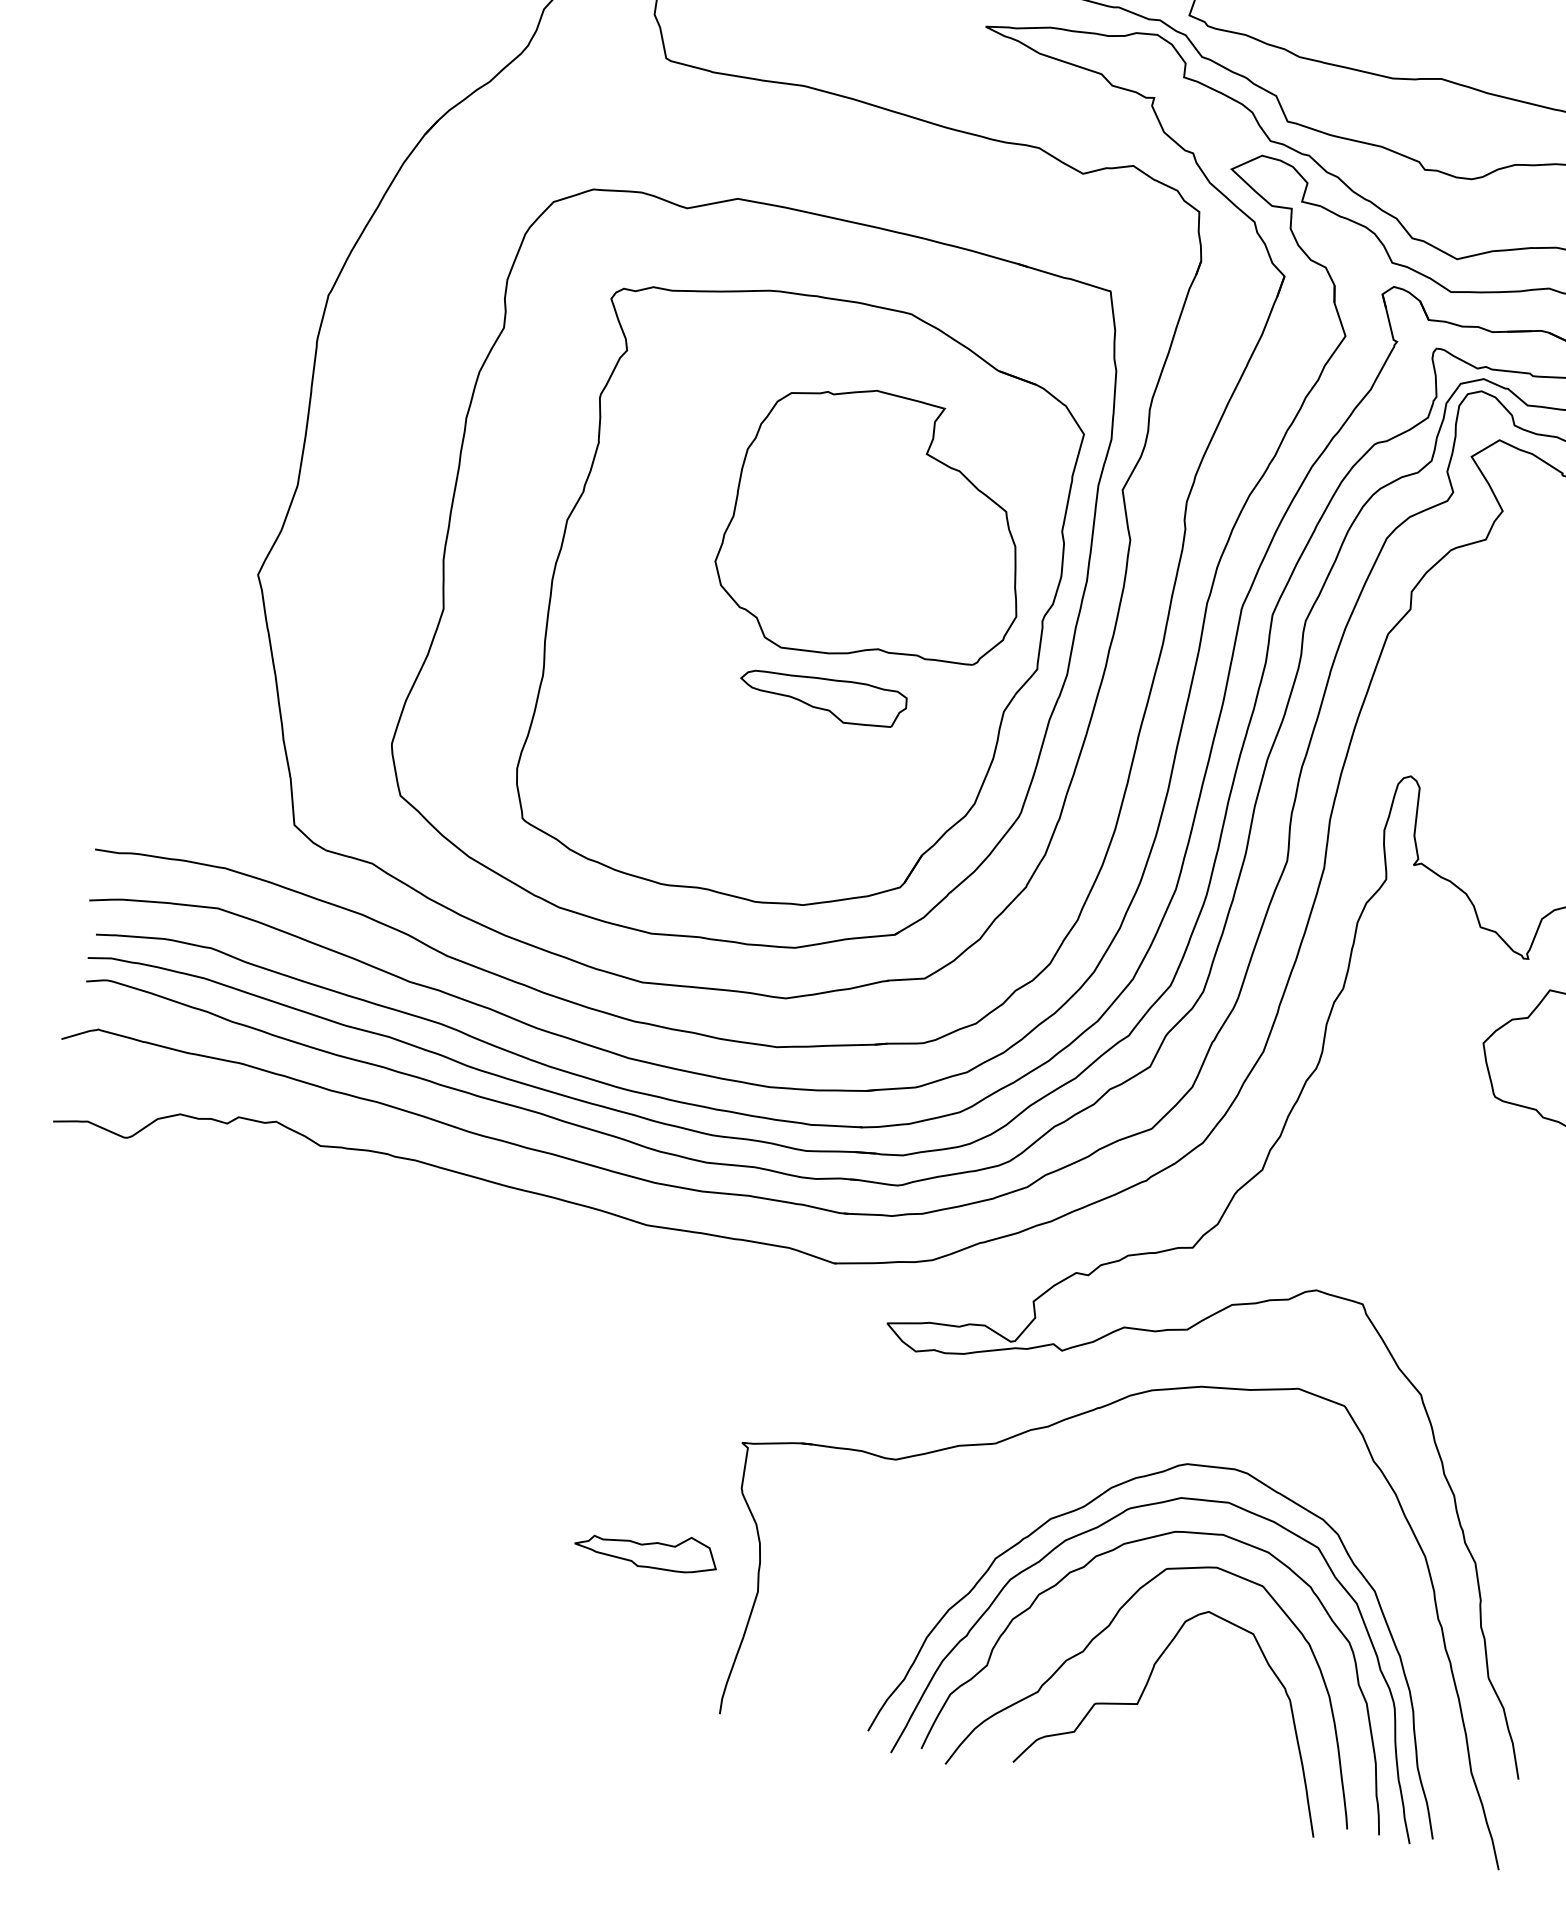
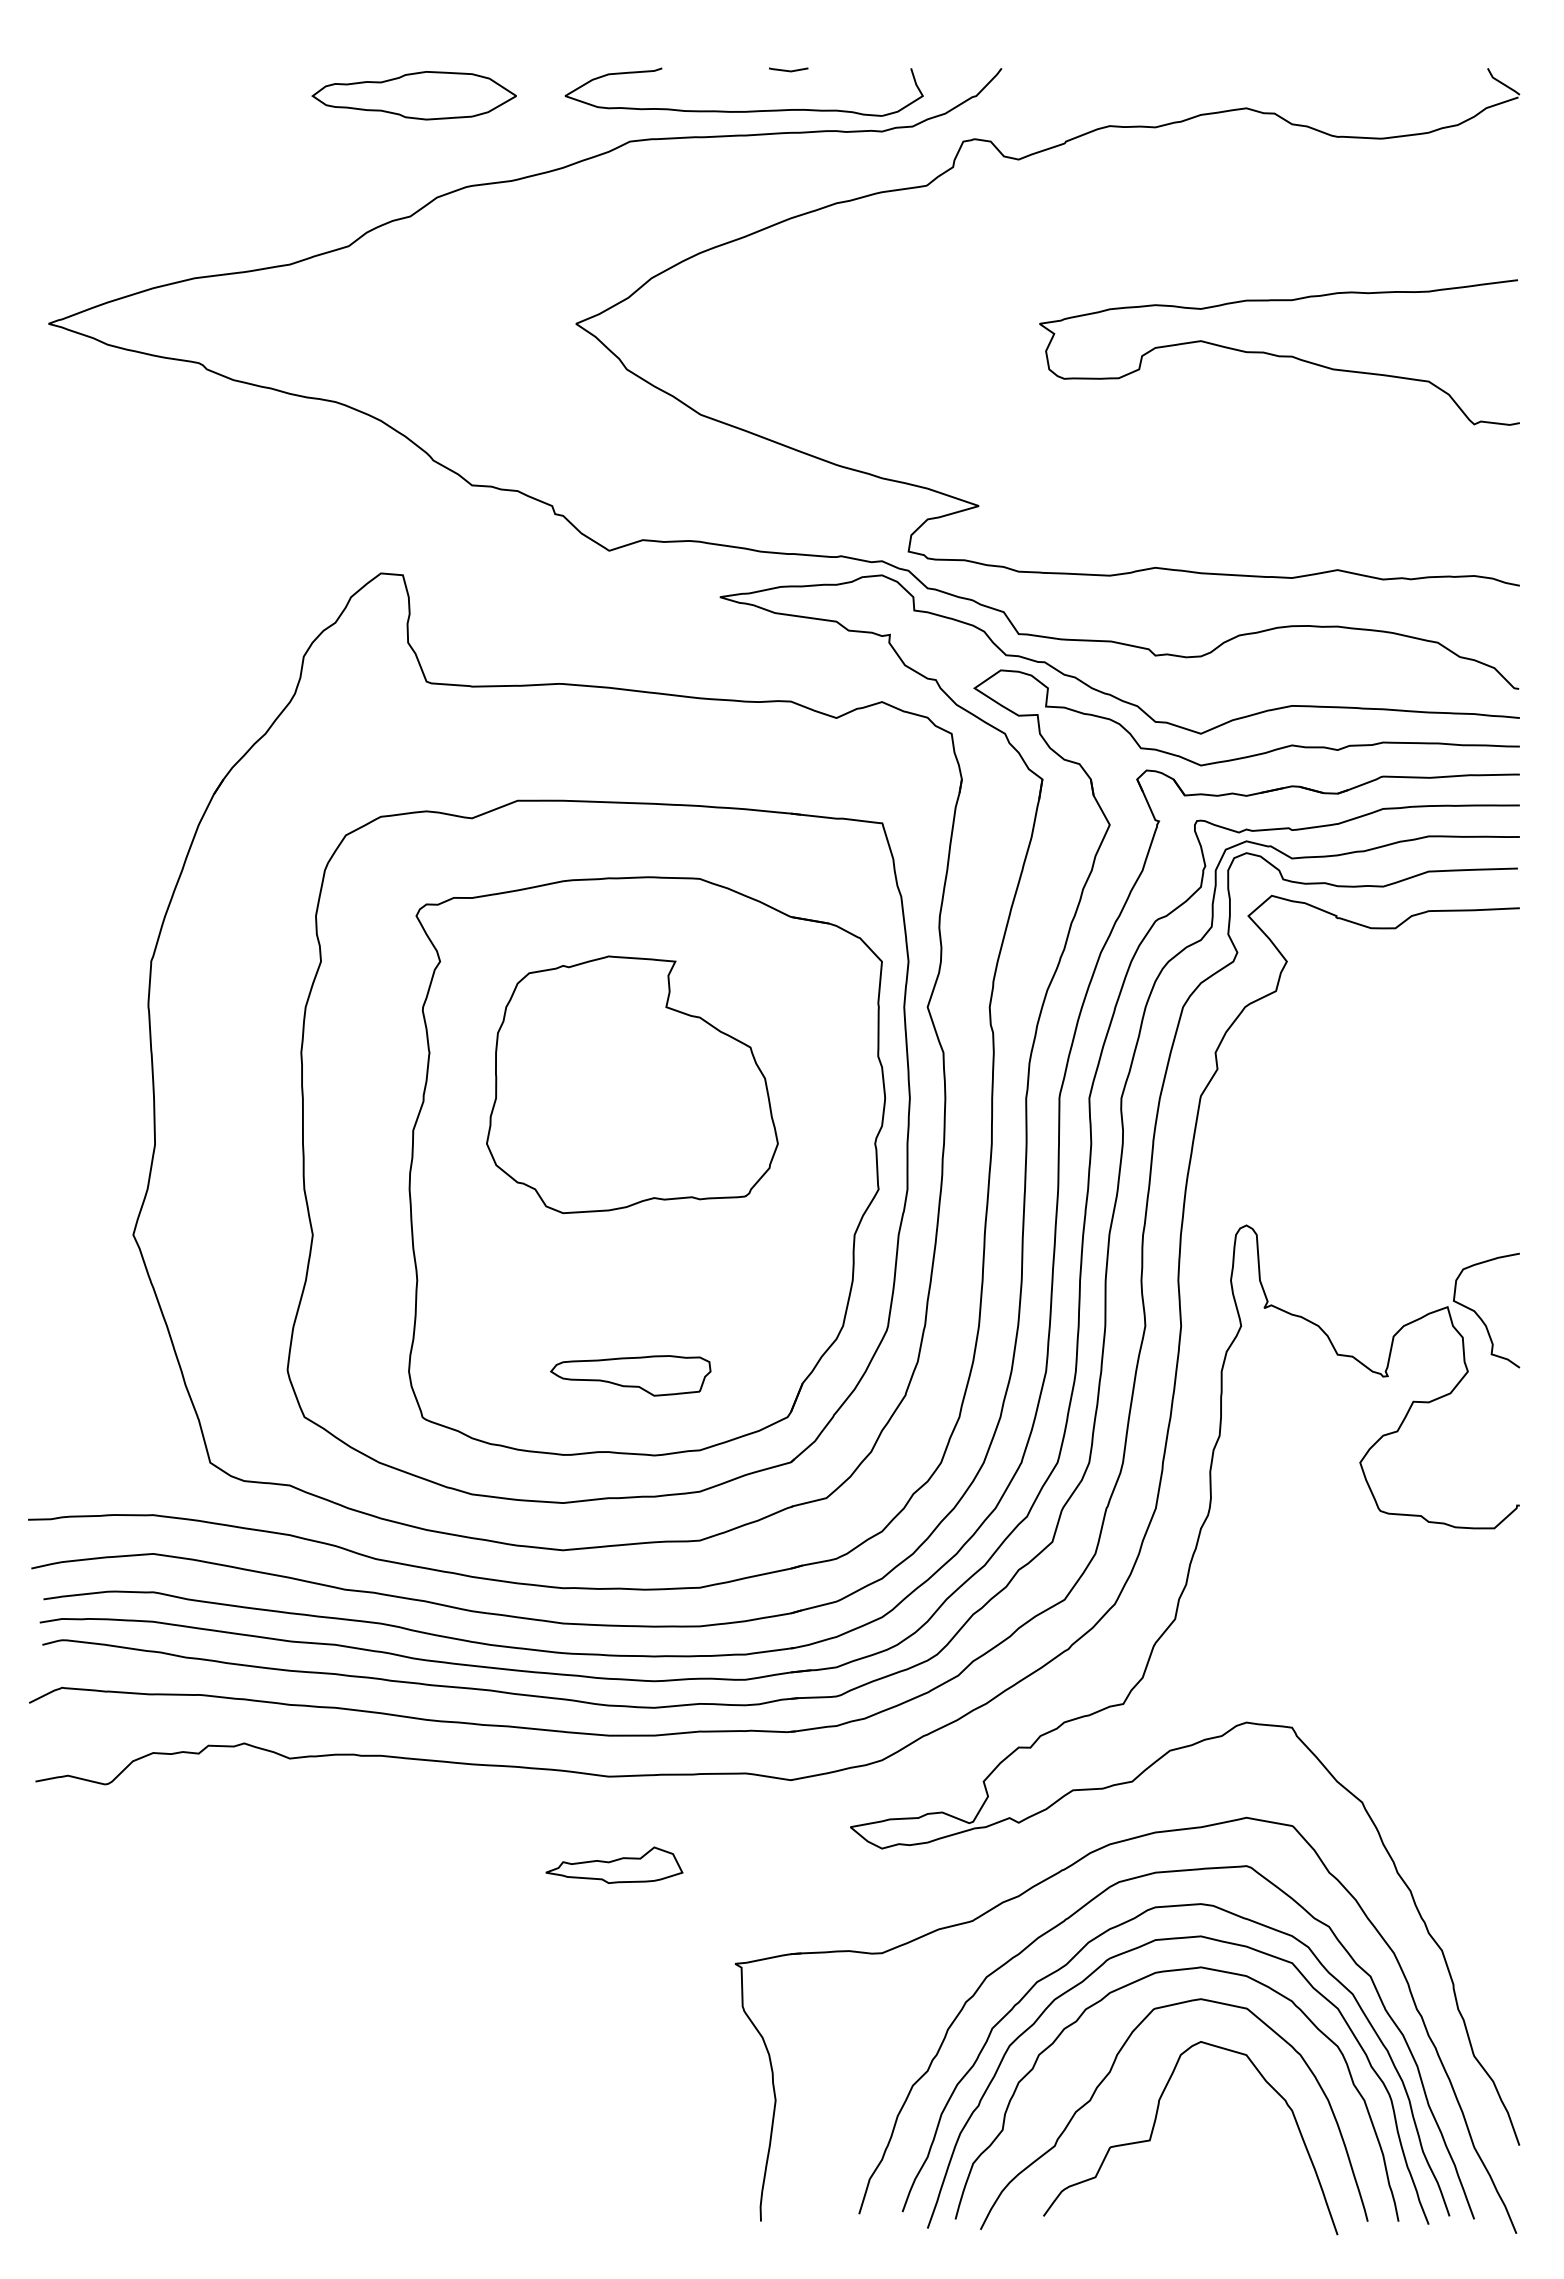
part: (877, 527) -> (632, 1084), moved
part: (822, 697) -> (630, 1375), moved
curve: (1099, 1457) -> (1072, 1916), added
part: (647, 1547) -> (614, 1864), moved

